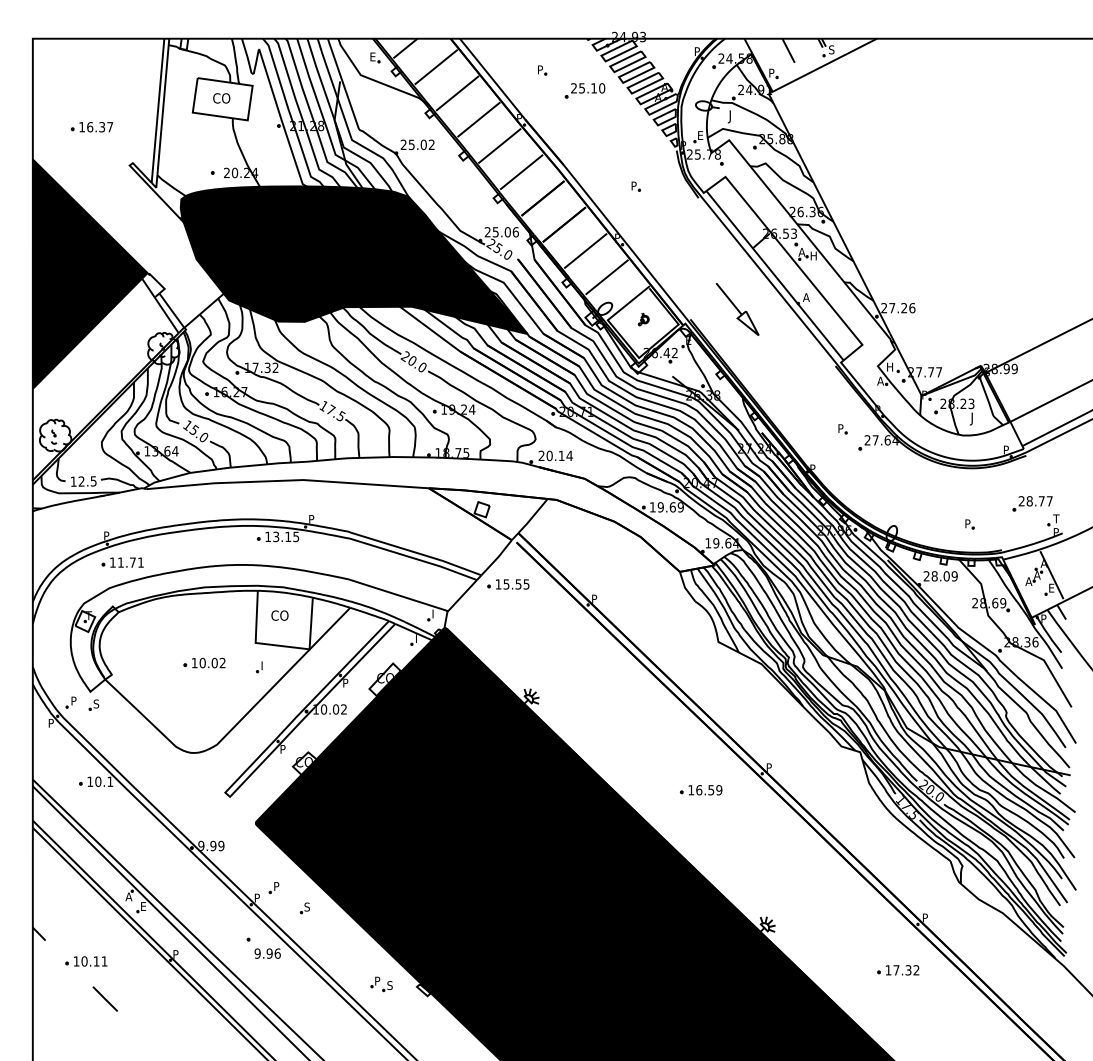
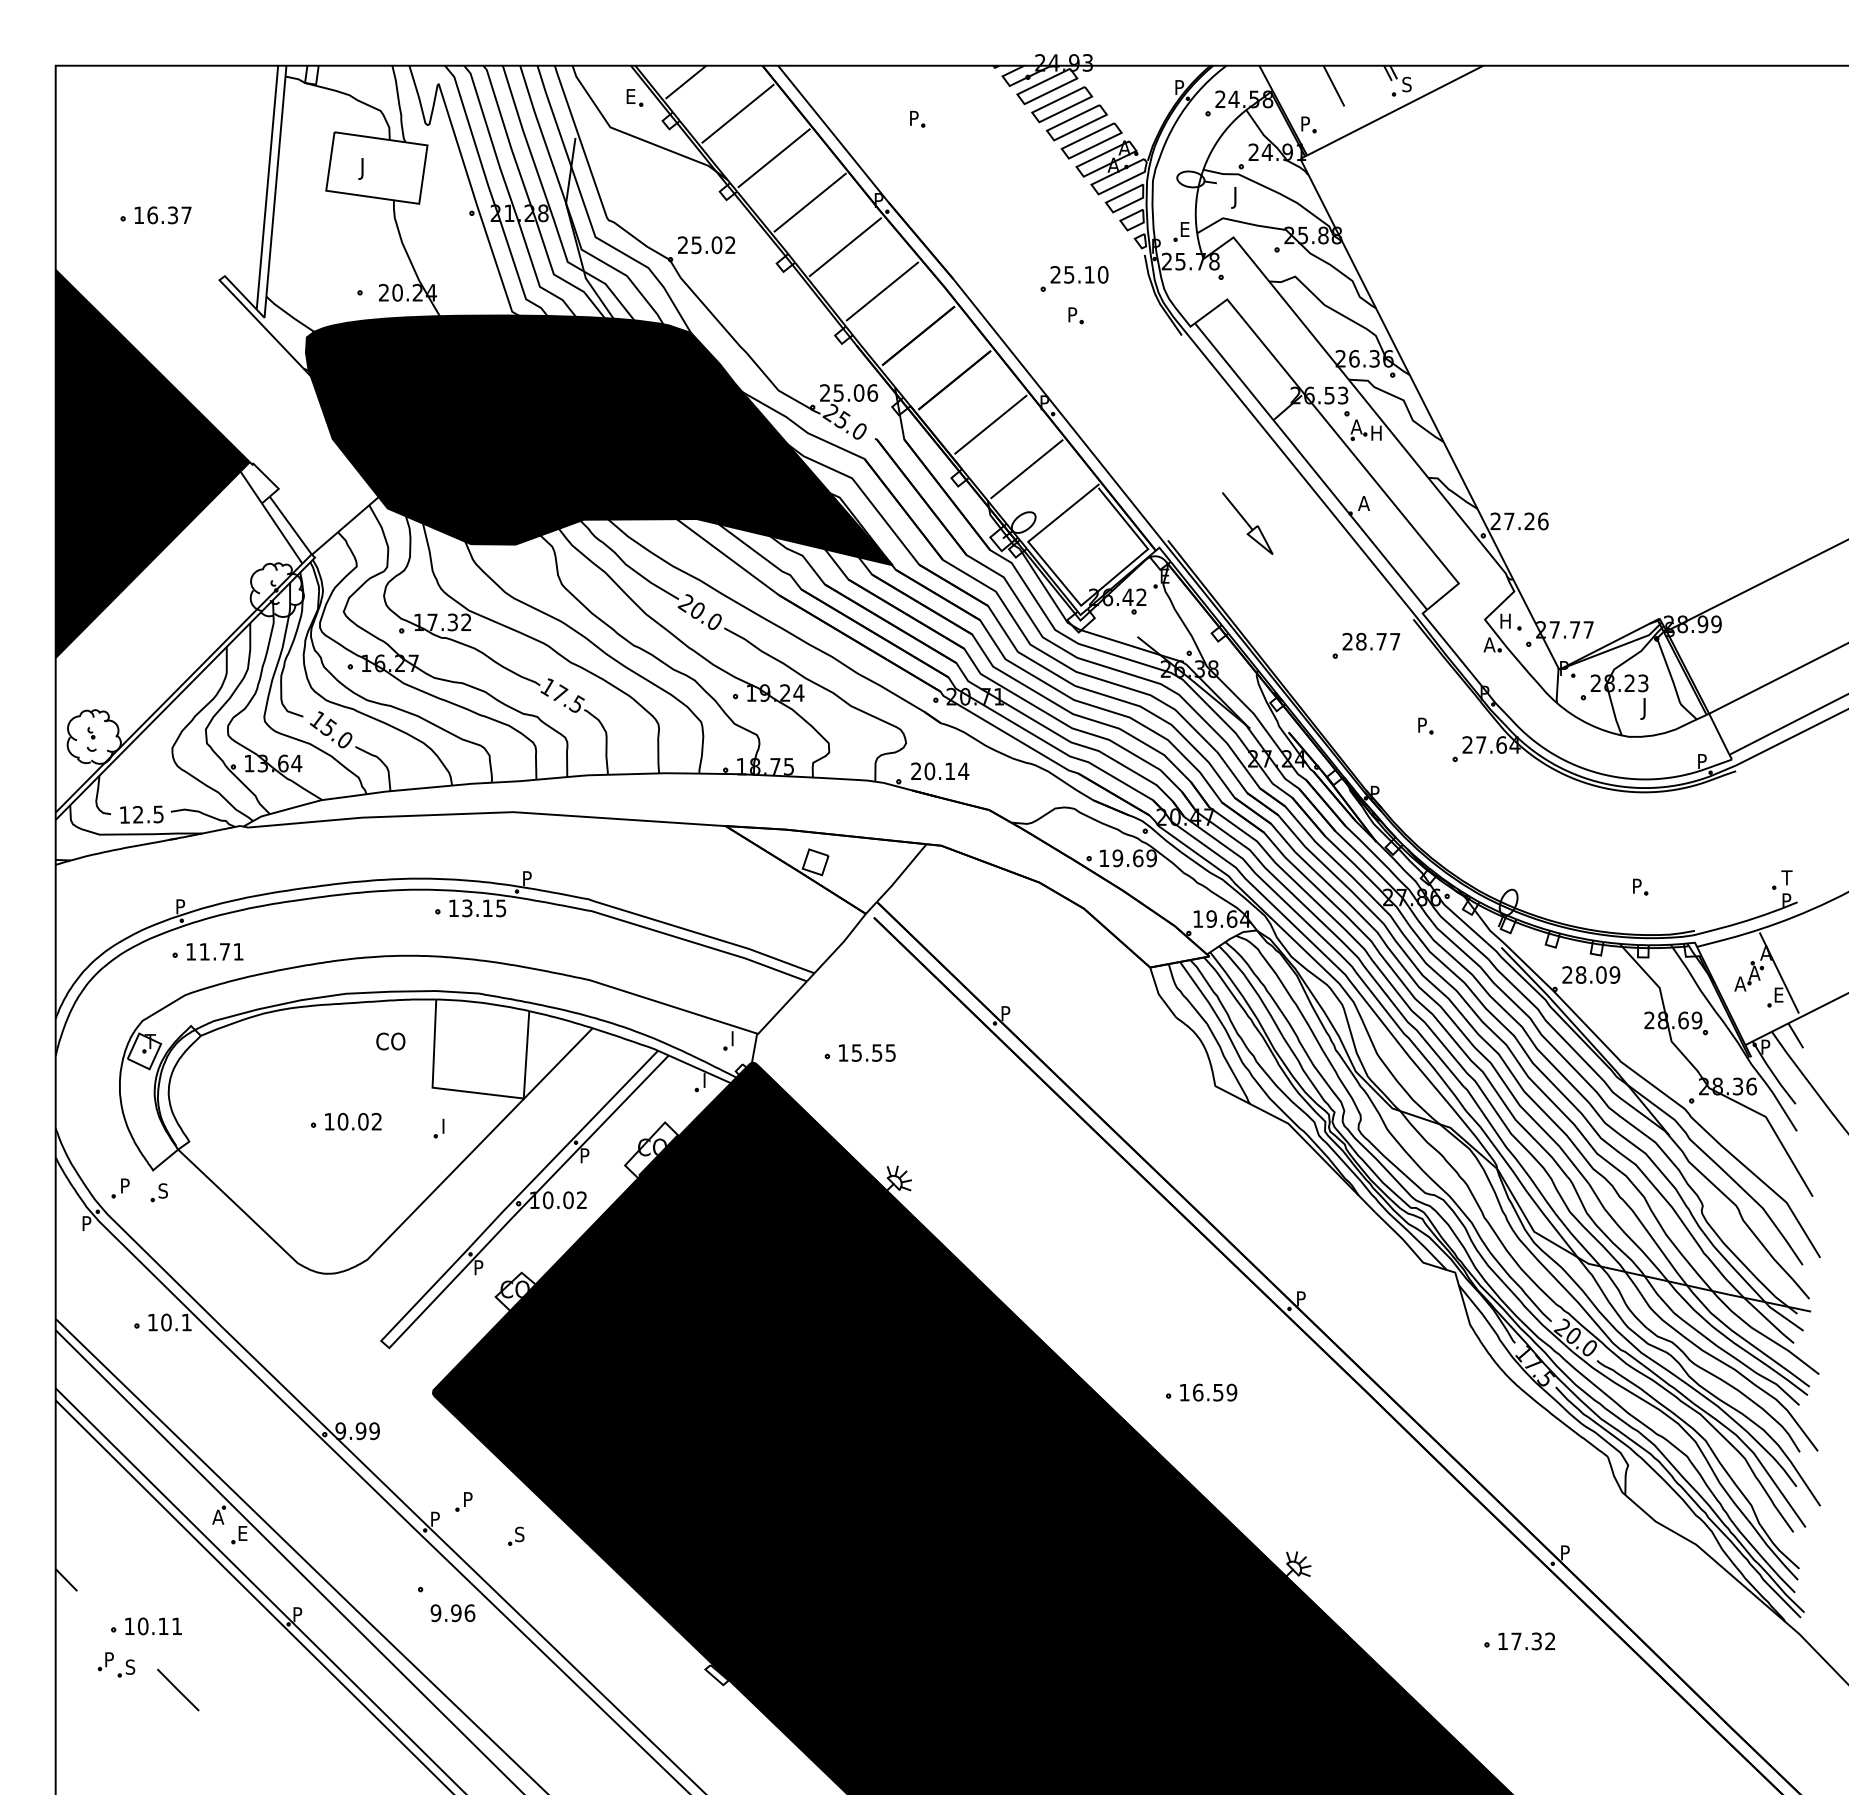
part: (584, 90) -> (1073, 278), moved
text: (220, 99) -> (373, 168), CO -> J
part: (737, 309) -> (1247, 523), size x0.7
part: (643, 319) -> (1088, 540), removed
part: (1032, 503) -> (1365, 645), moved
part: (508, 584) -> (860, 1053), moved
text: (279, 615) -> (390, 1041), moved
part: (701, 790) -> (1201, 1393), moved
part: (381, 984) -> (116, 1665), moved

